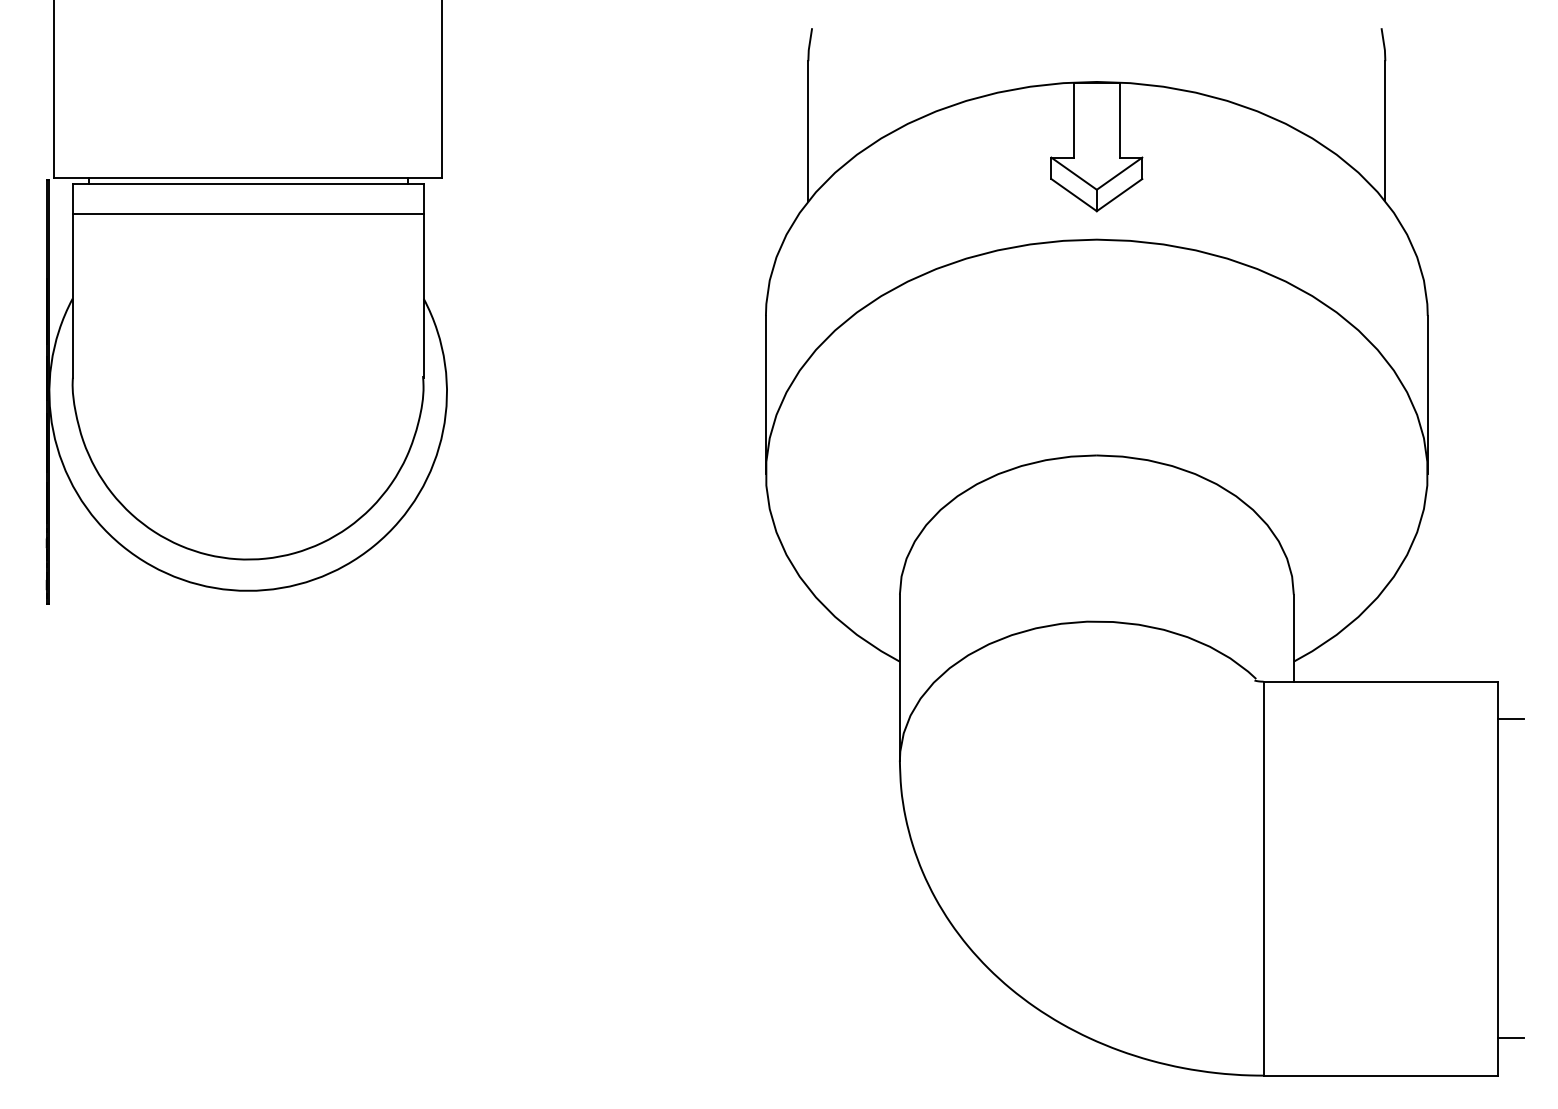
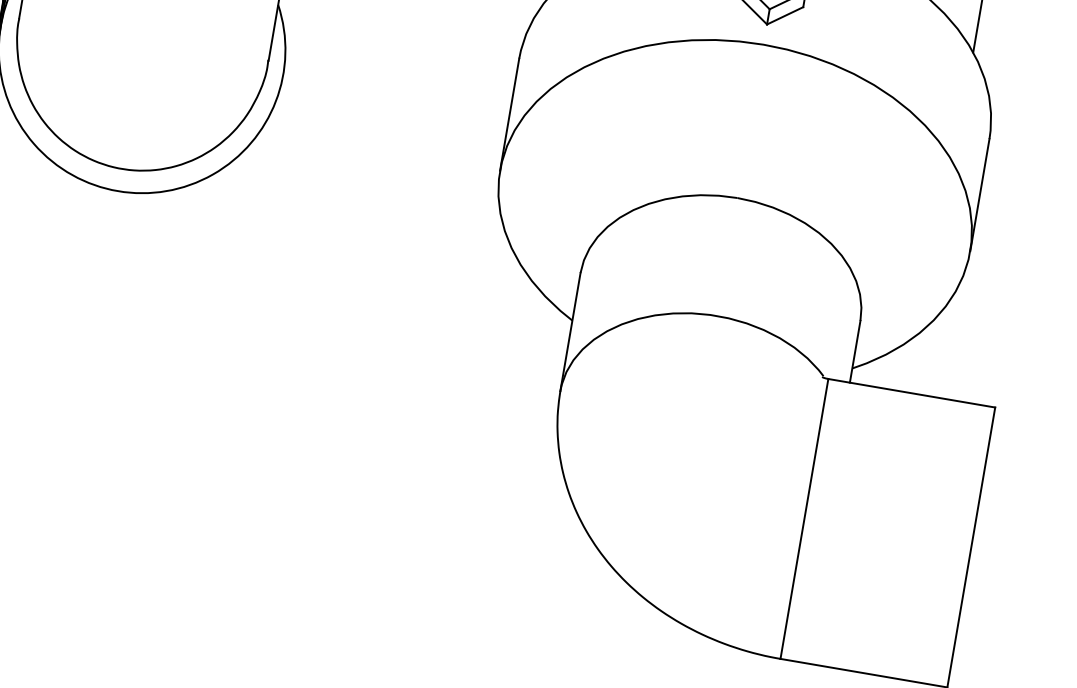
line: (1511, 719) -> (999, 435), removed
line: (1511, 1038) -> (961, 662), removed

